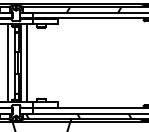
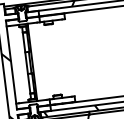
line: (7, 63) -> (19, 64), removed
line: (27, 63) -> (39, 61), removed

